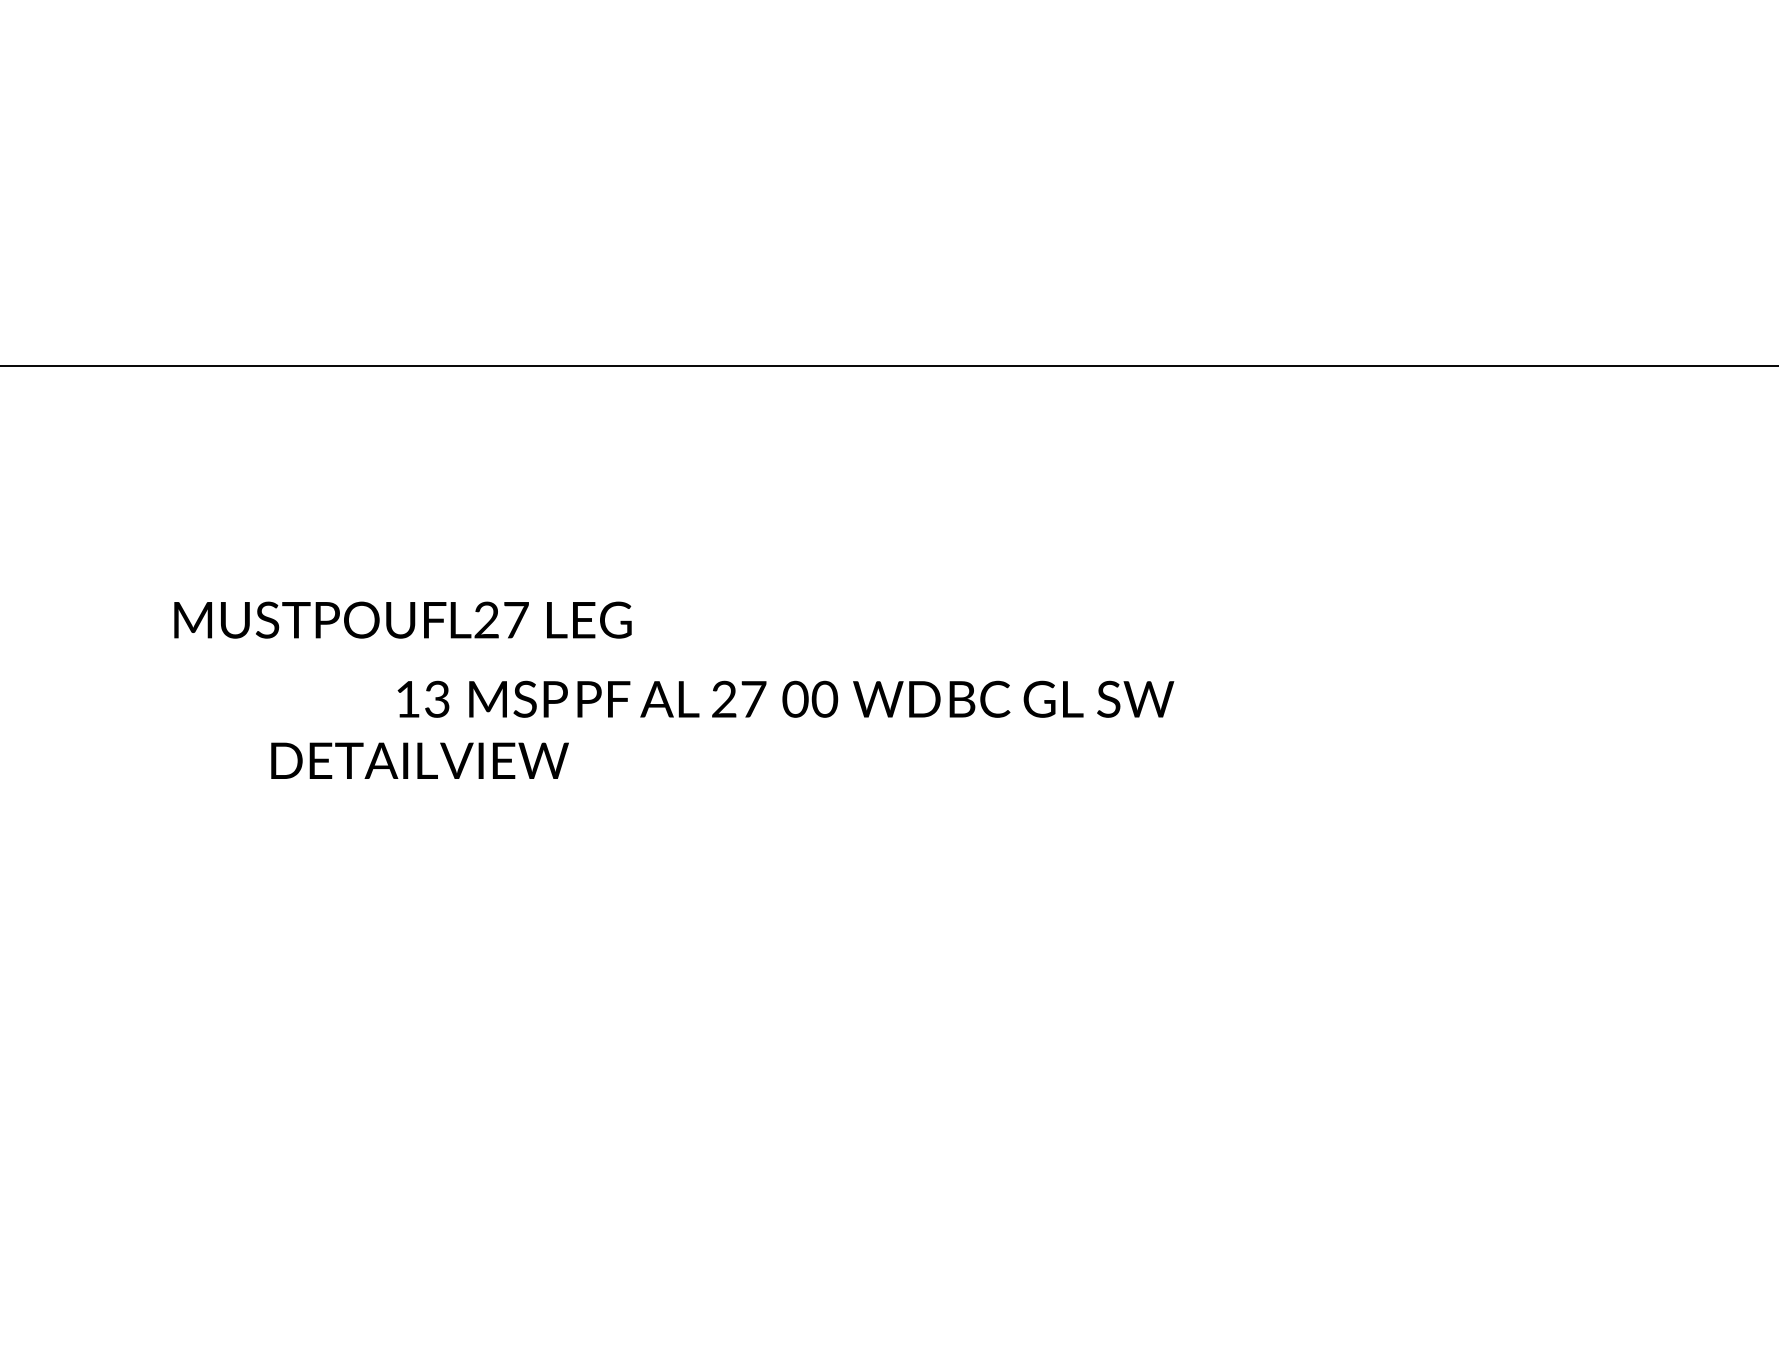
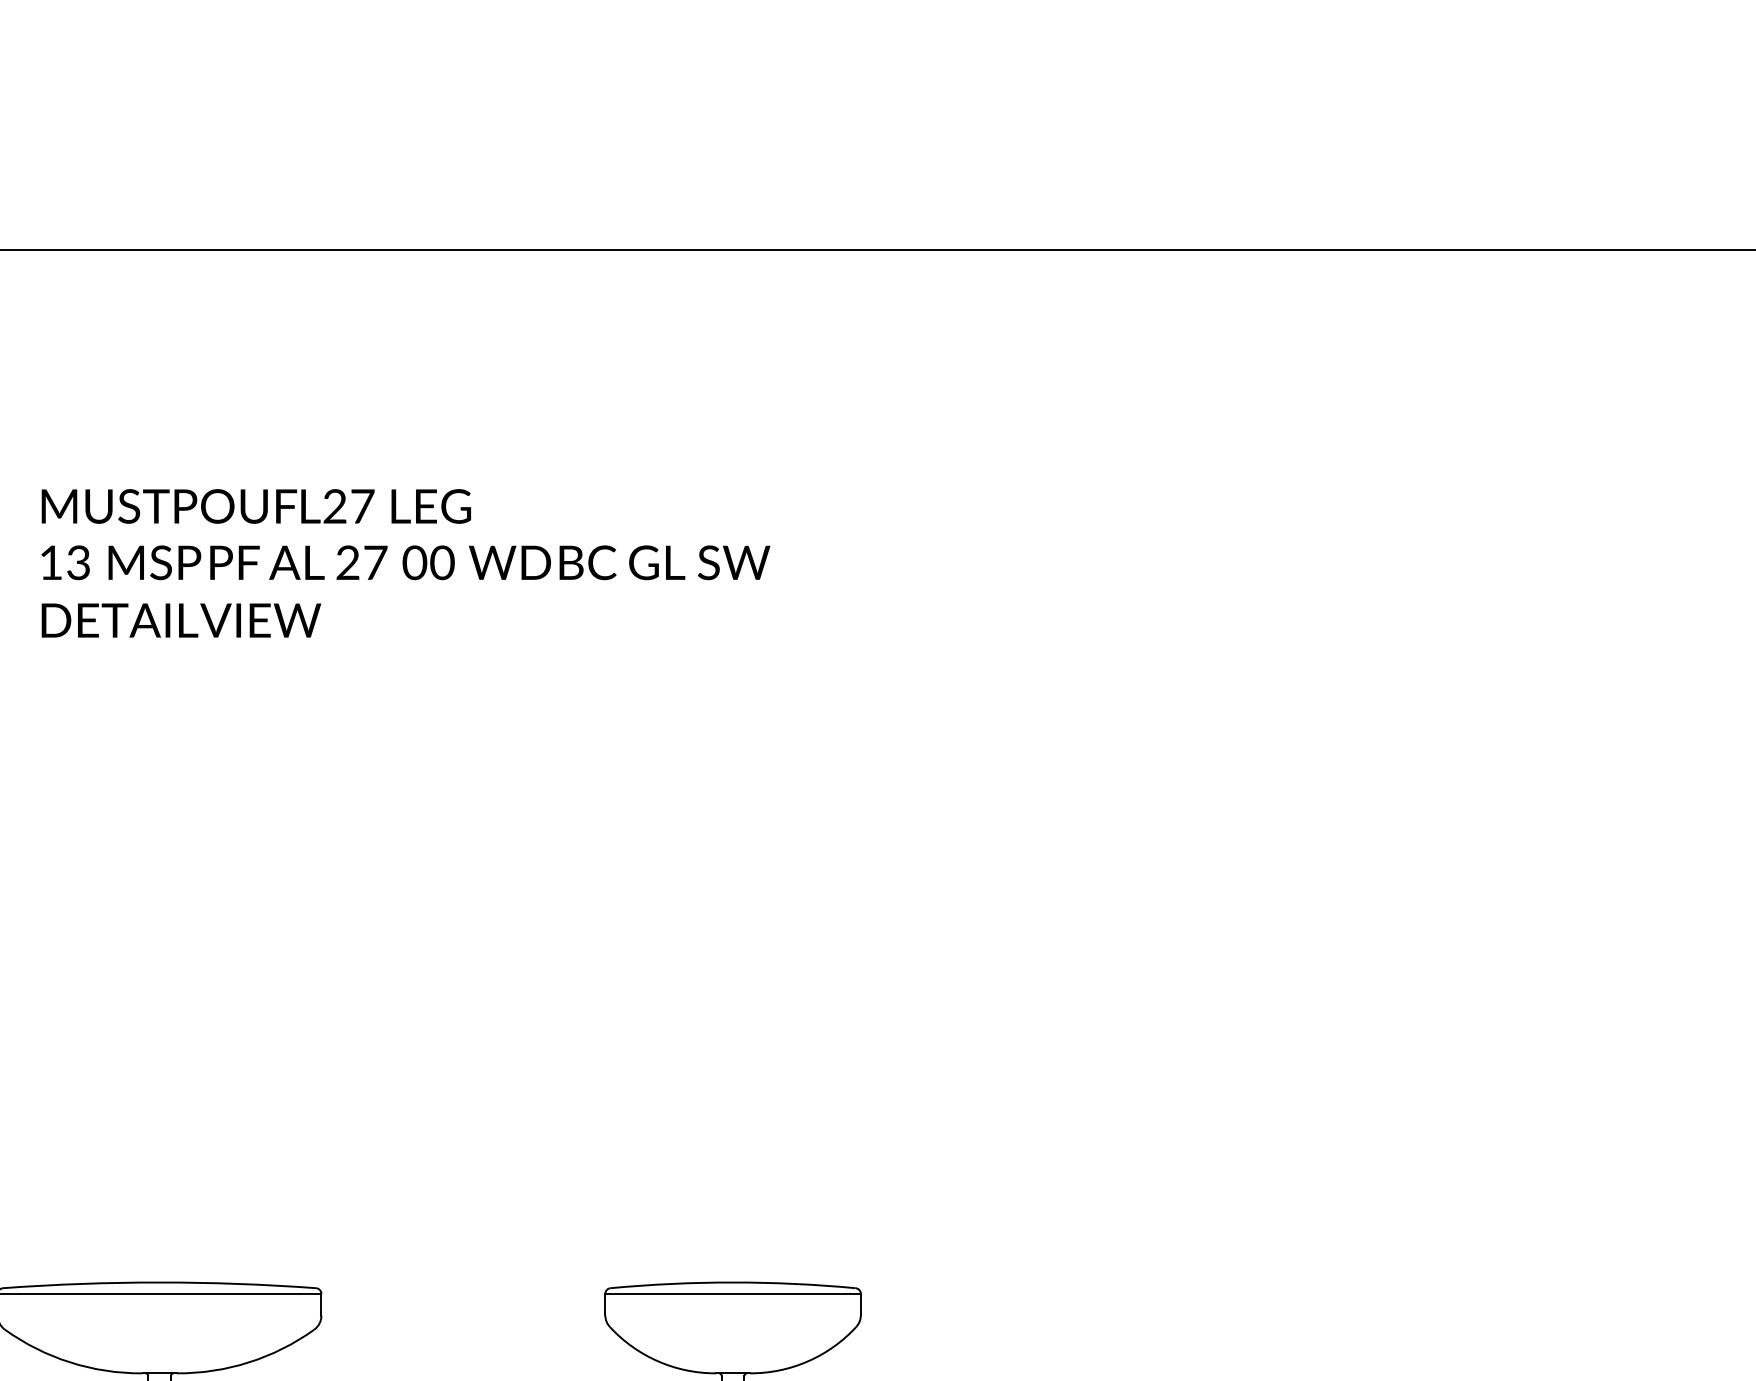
text: (402, 620) -> (255, 506), moved
text: (785, 699) -> (405, 562), moved
text: (420, 760) -> (181, 620), moved

